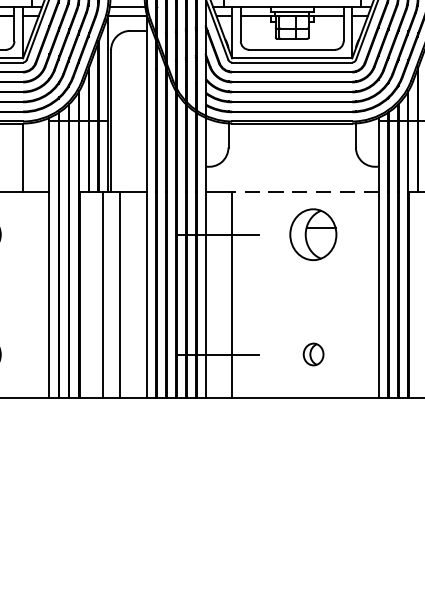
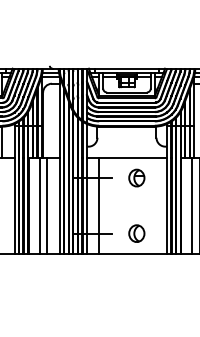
line: (306, 192) -> (133, 158), dashed -> solid
part: (312, 233) -> (136, 177), size x0.71
part: (312, 354) -> (136, 233), size x1.67

